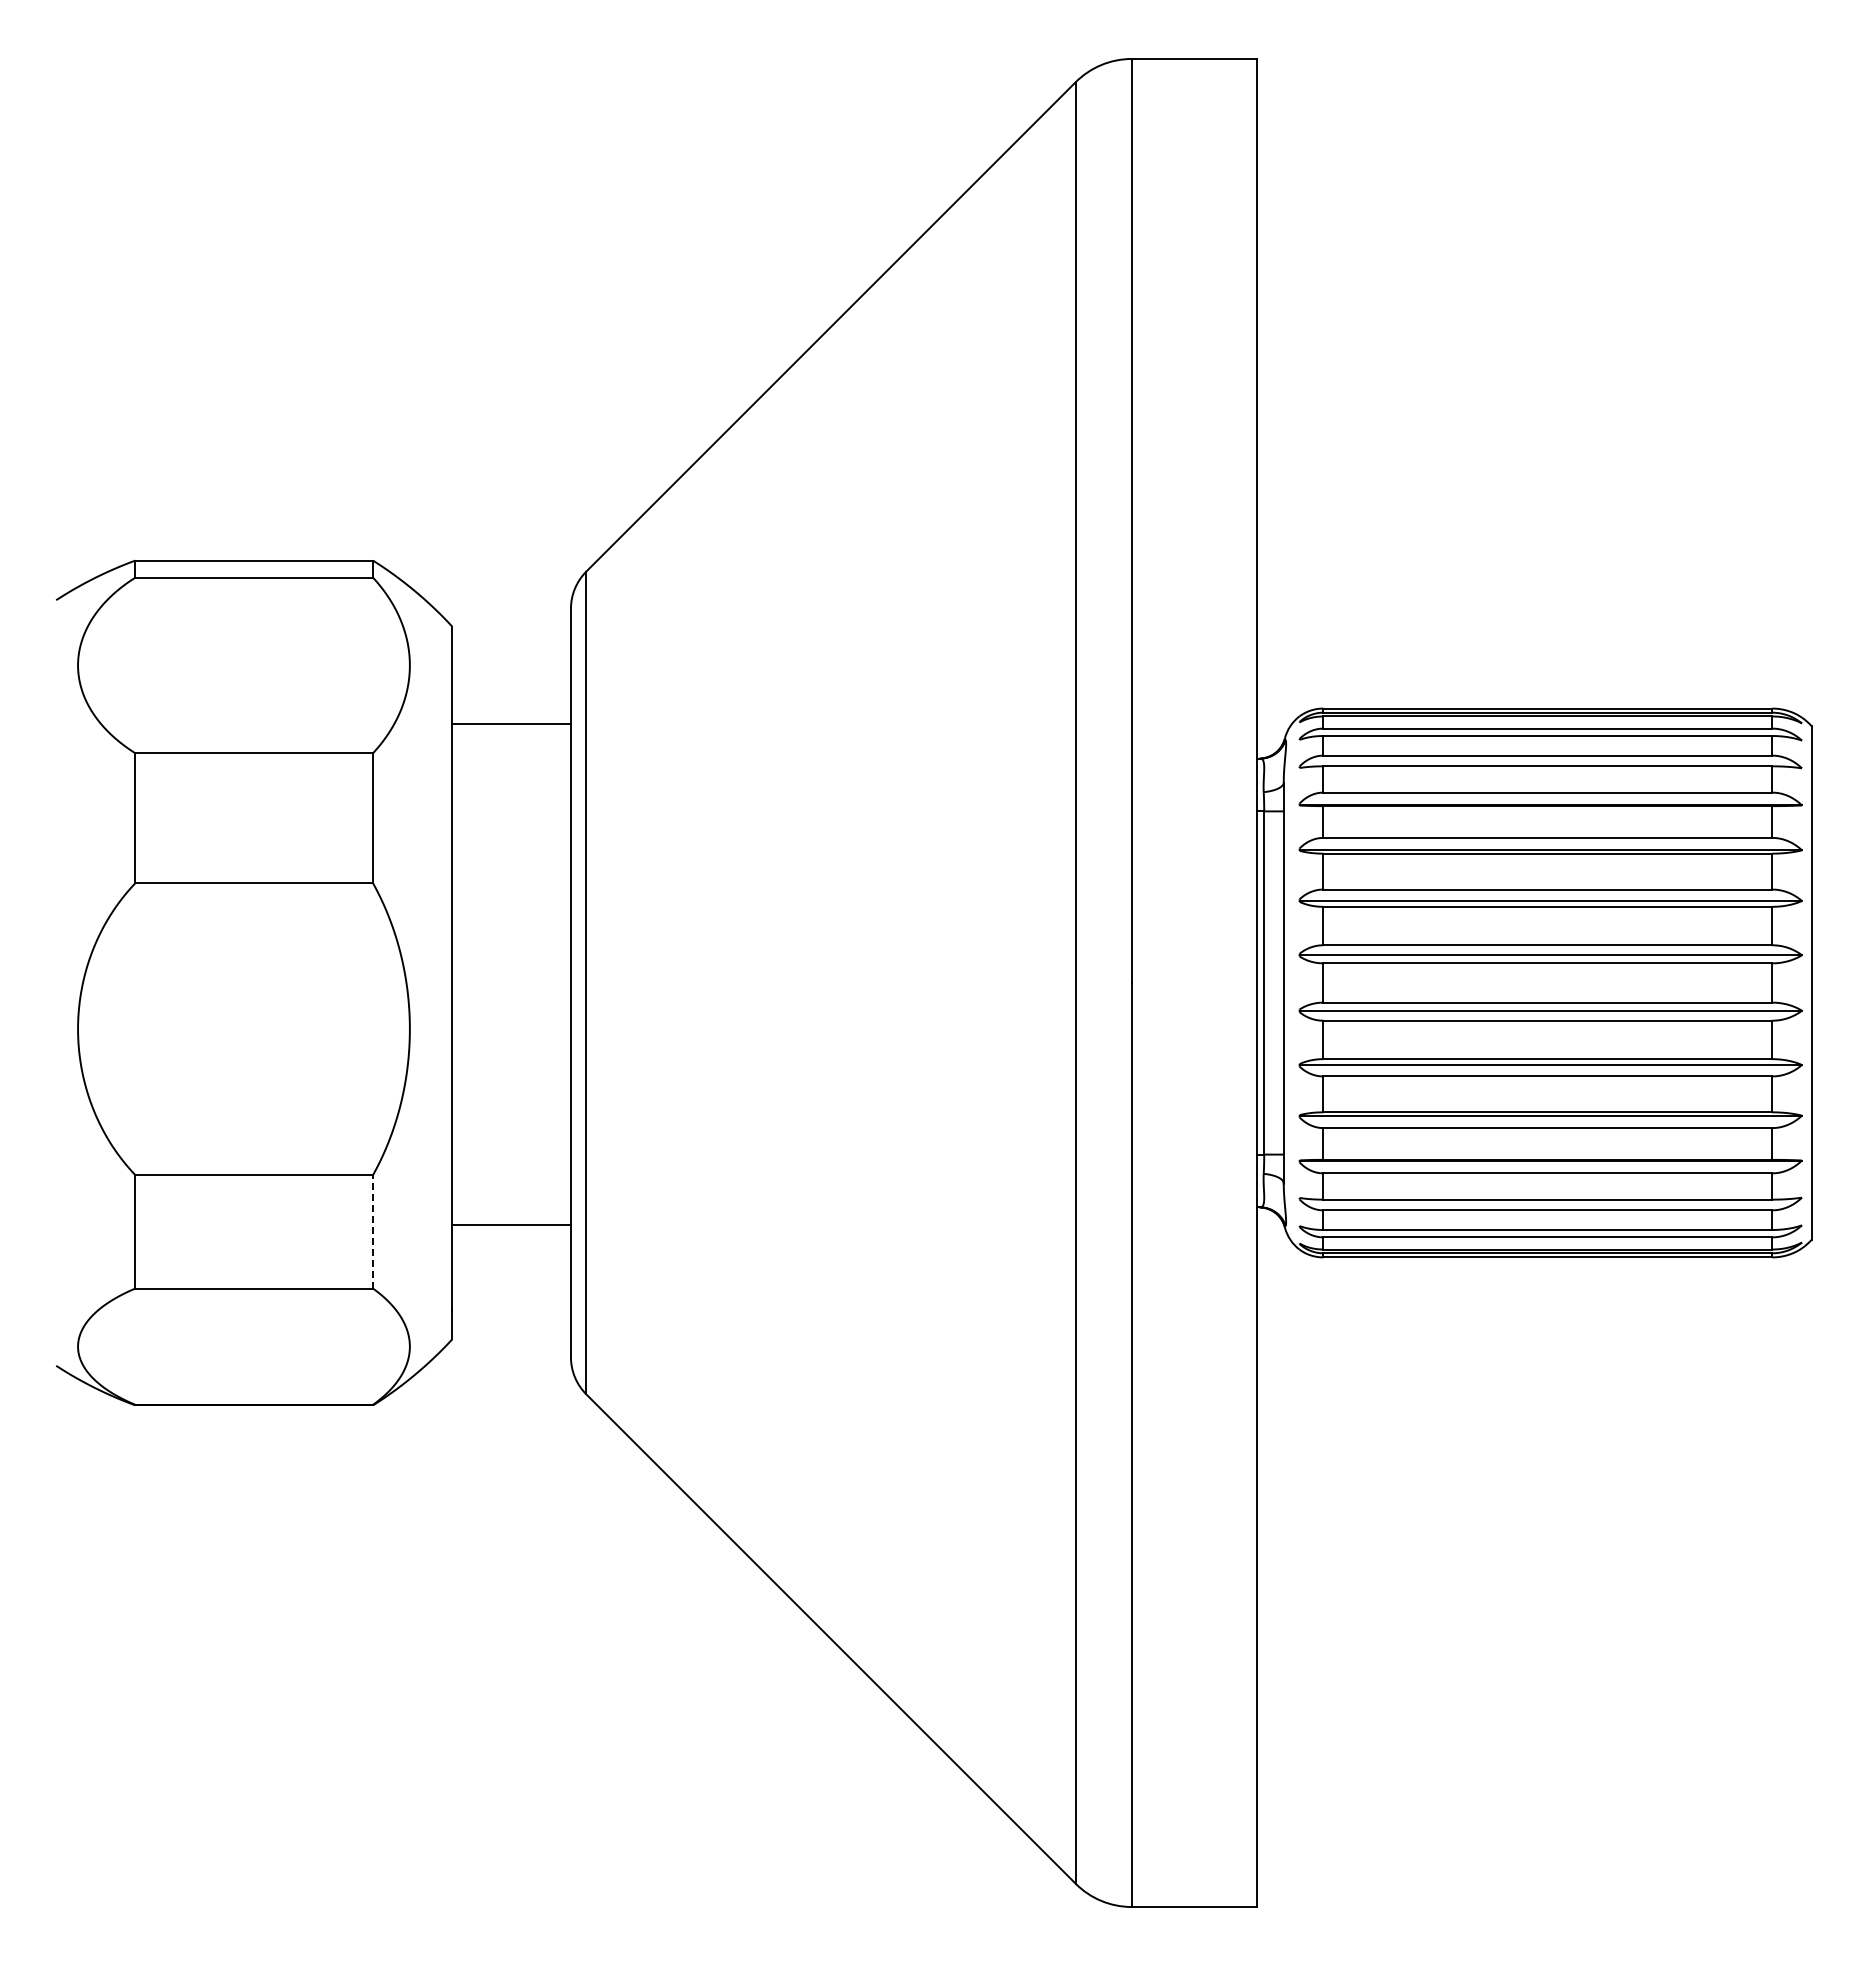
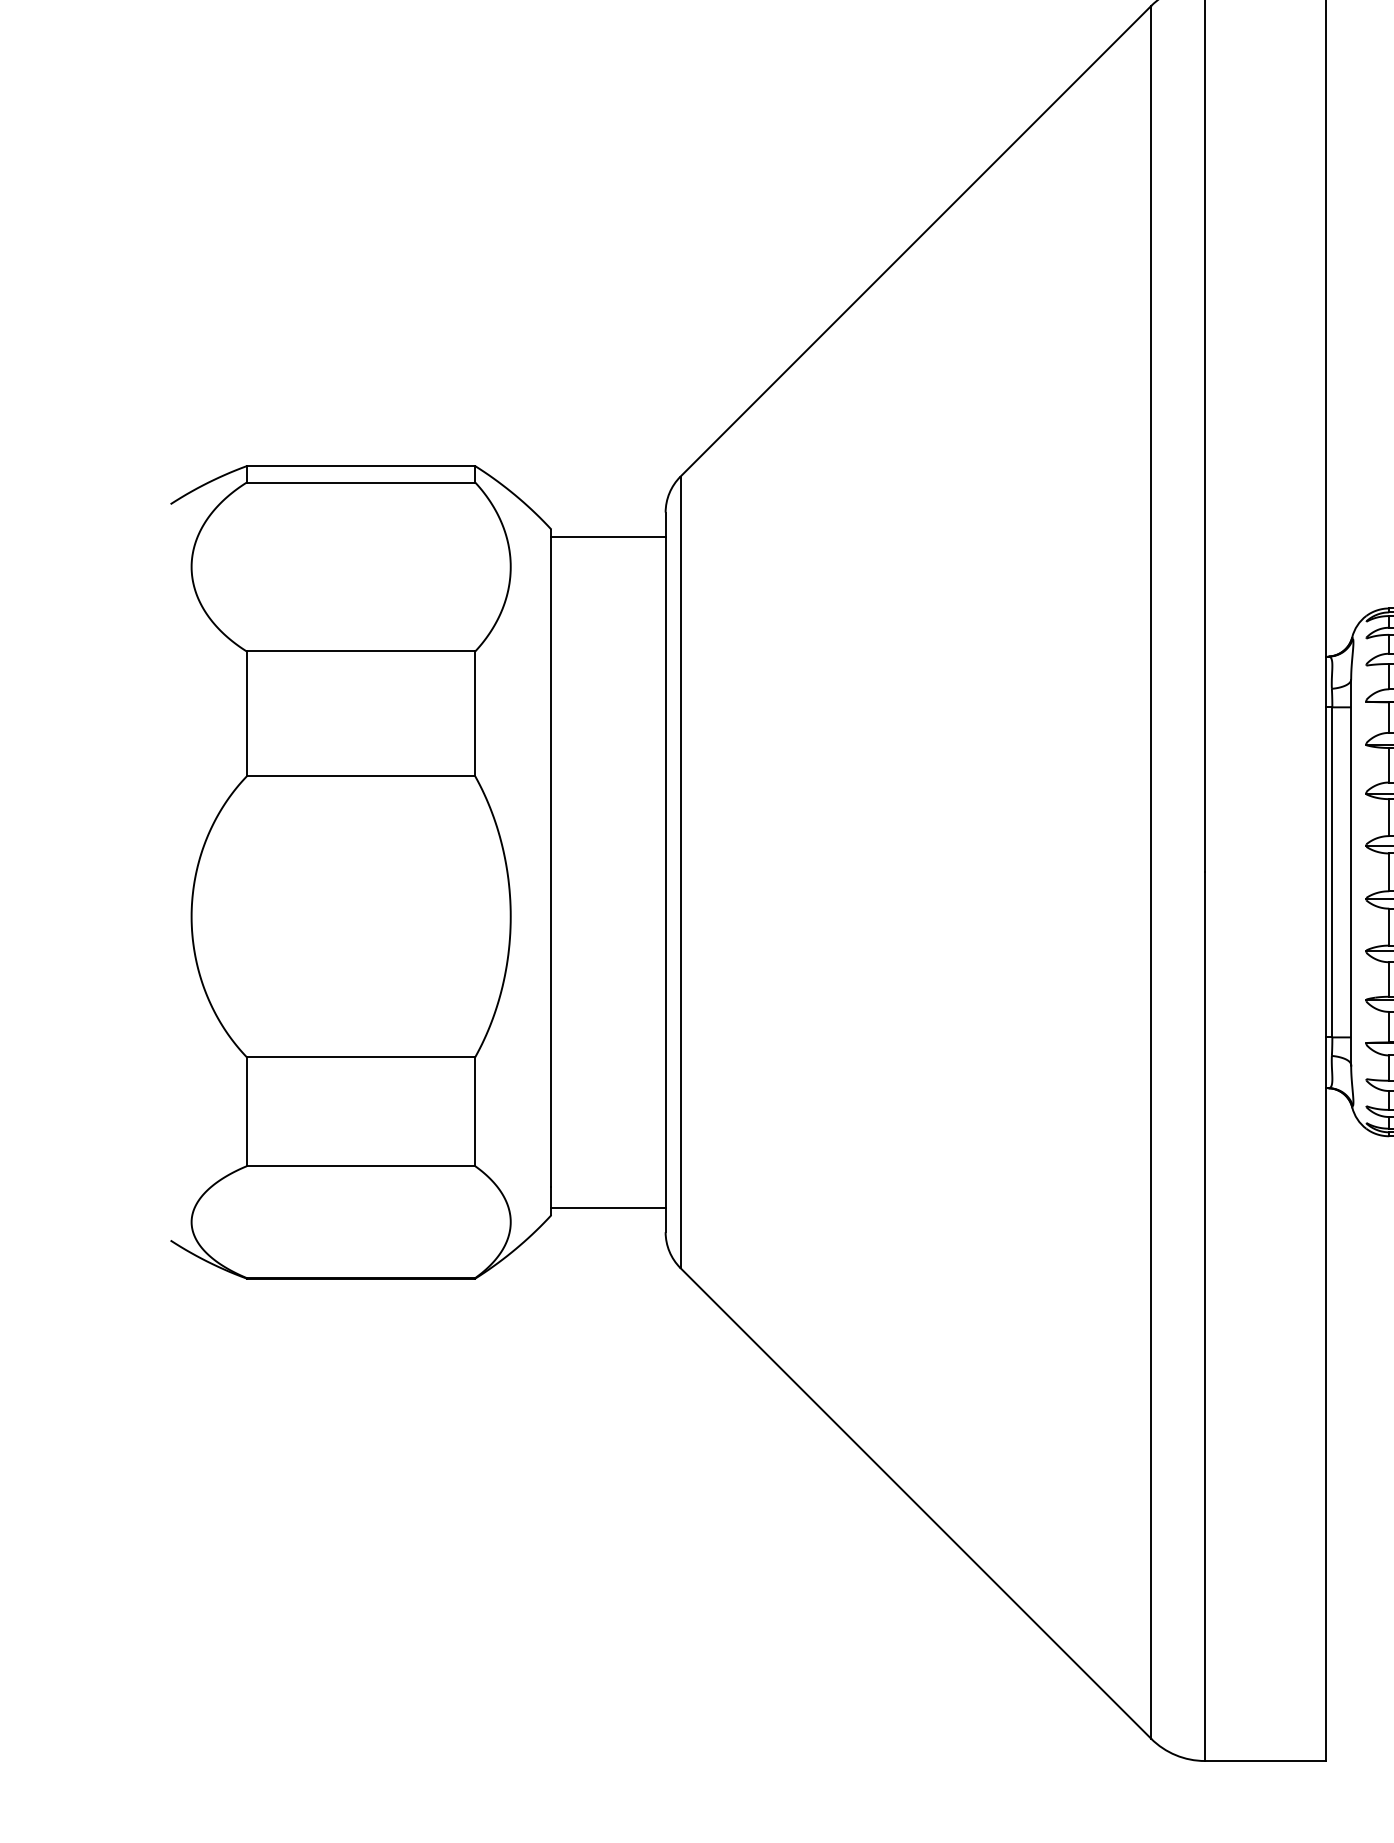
line: (511, 723) -> (608, 536), moved
line: (511, 1225) -> (608, 1208), moved
line: (373, 1231) -> (475, 1111), dashed -> solid

